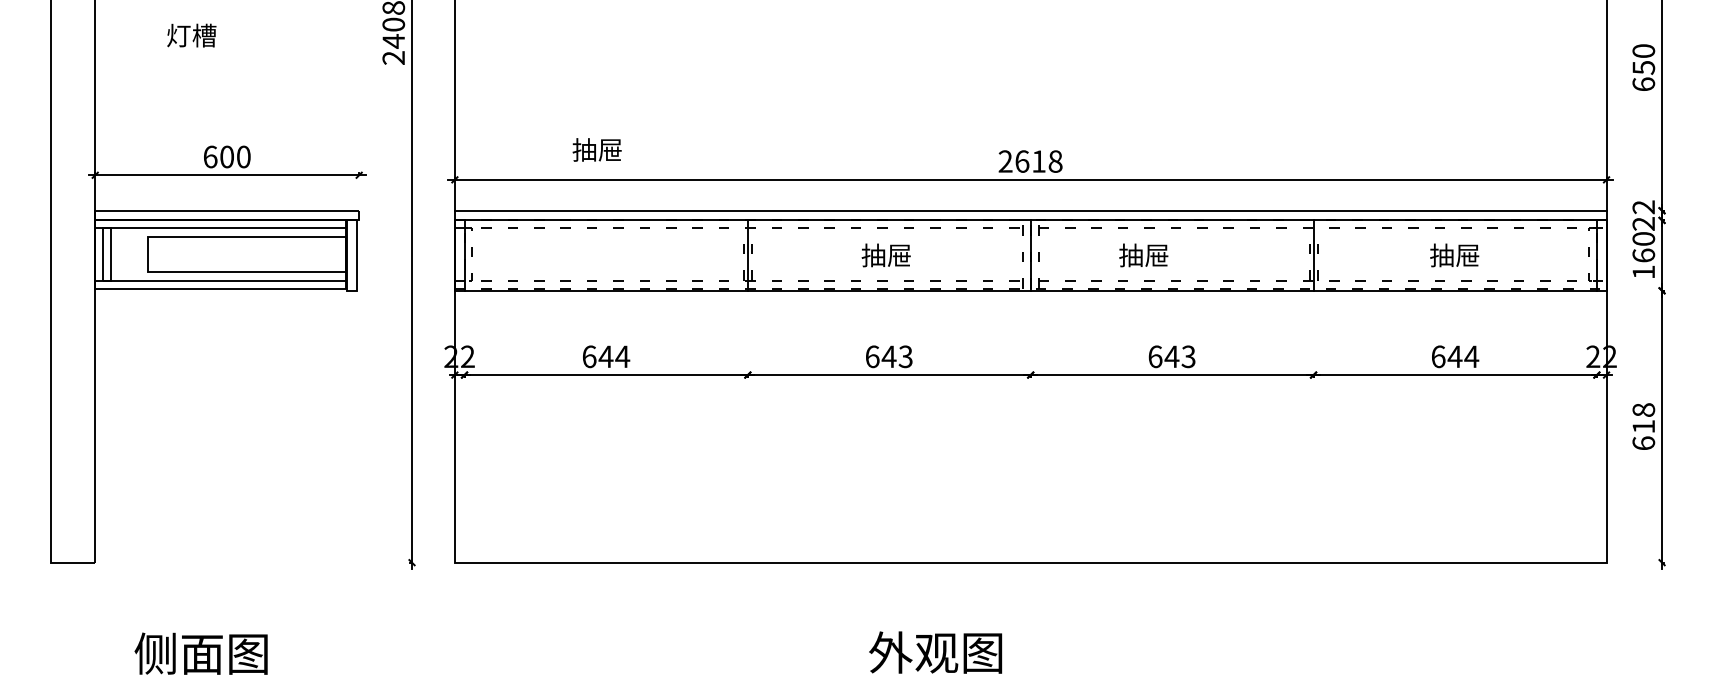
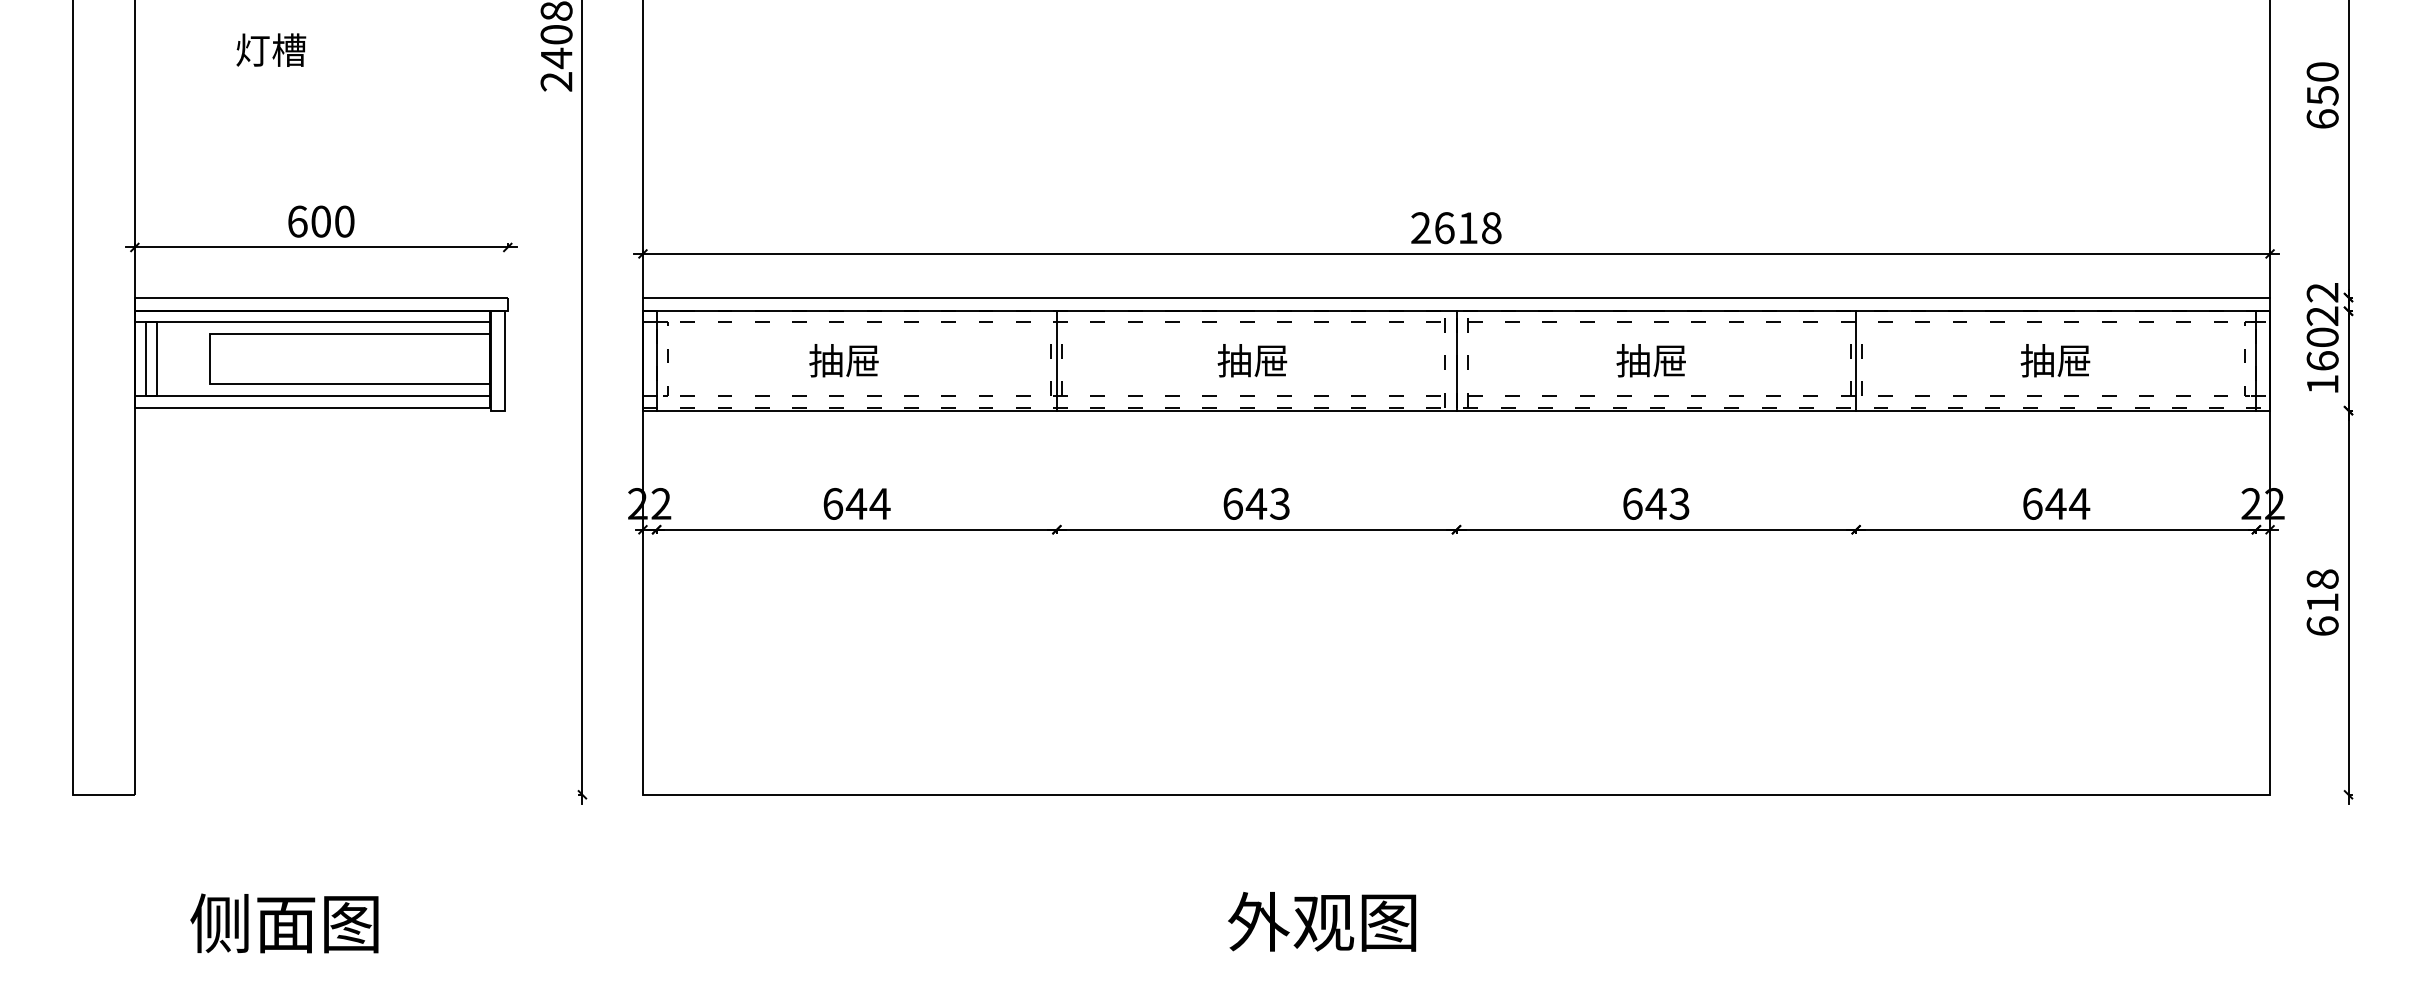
text: (596, 149) -> (843, 360), moved
text: (1143, 255) -> (1650, 360), moved

